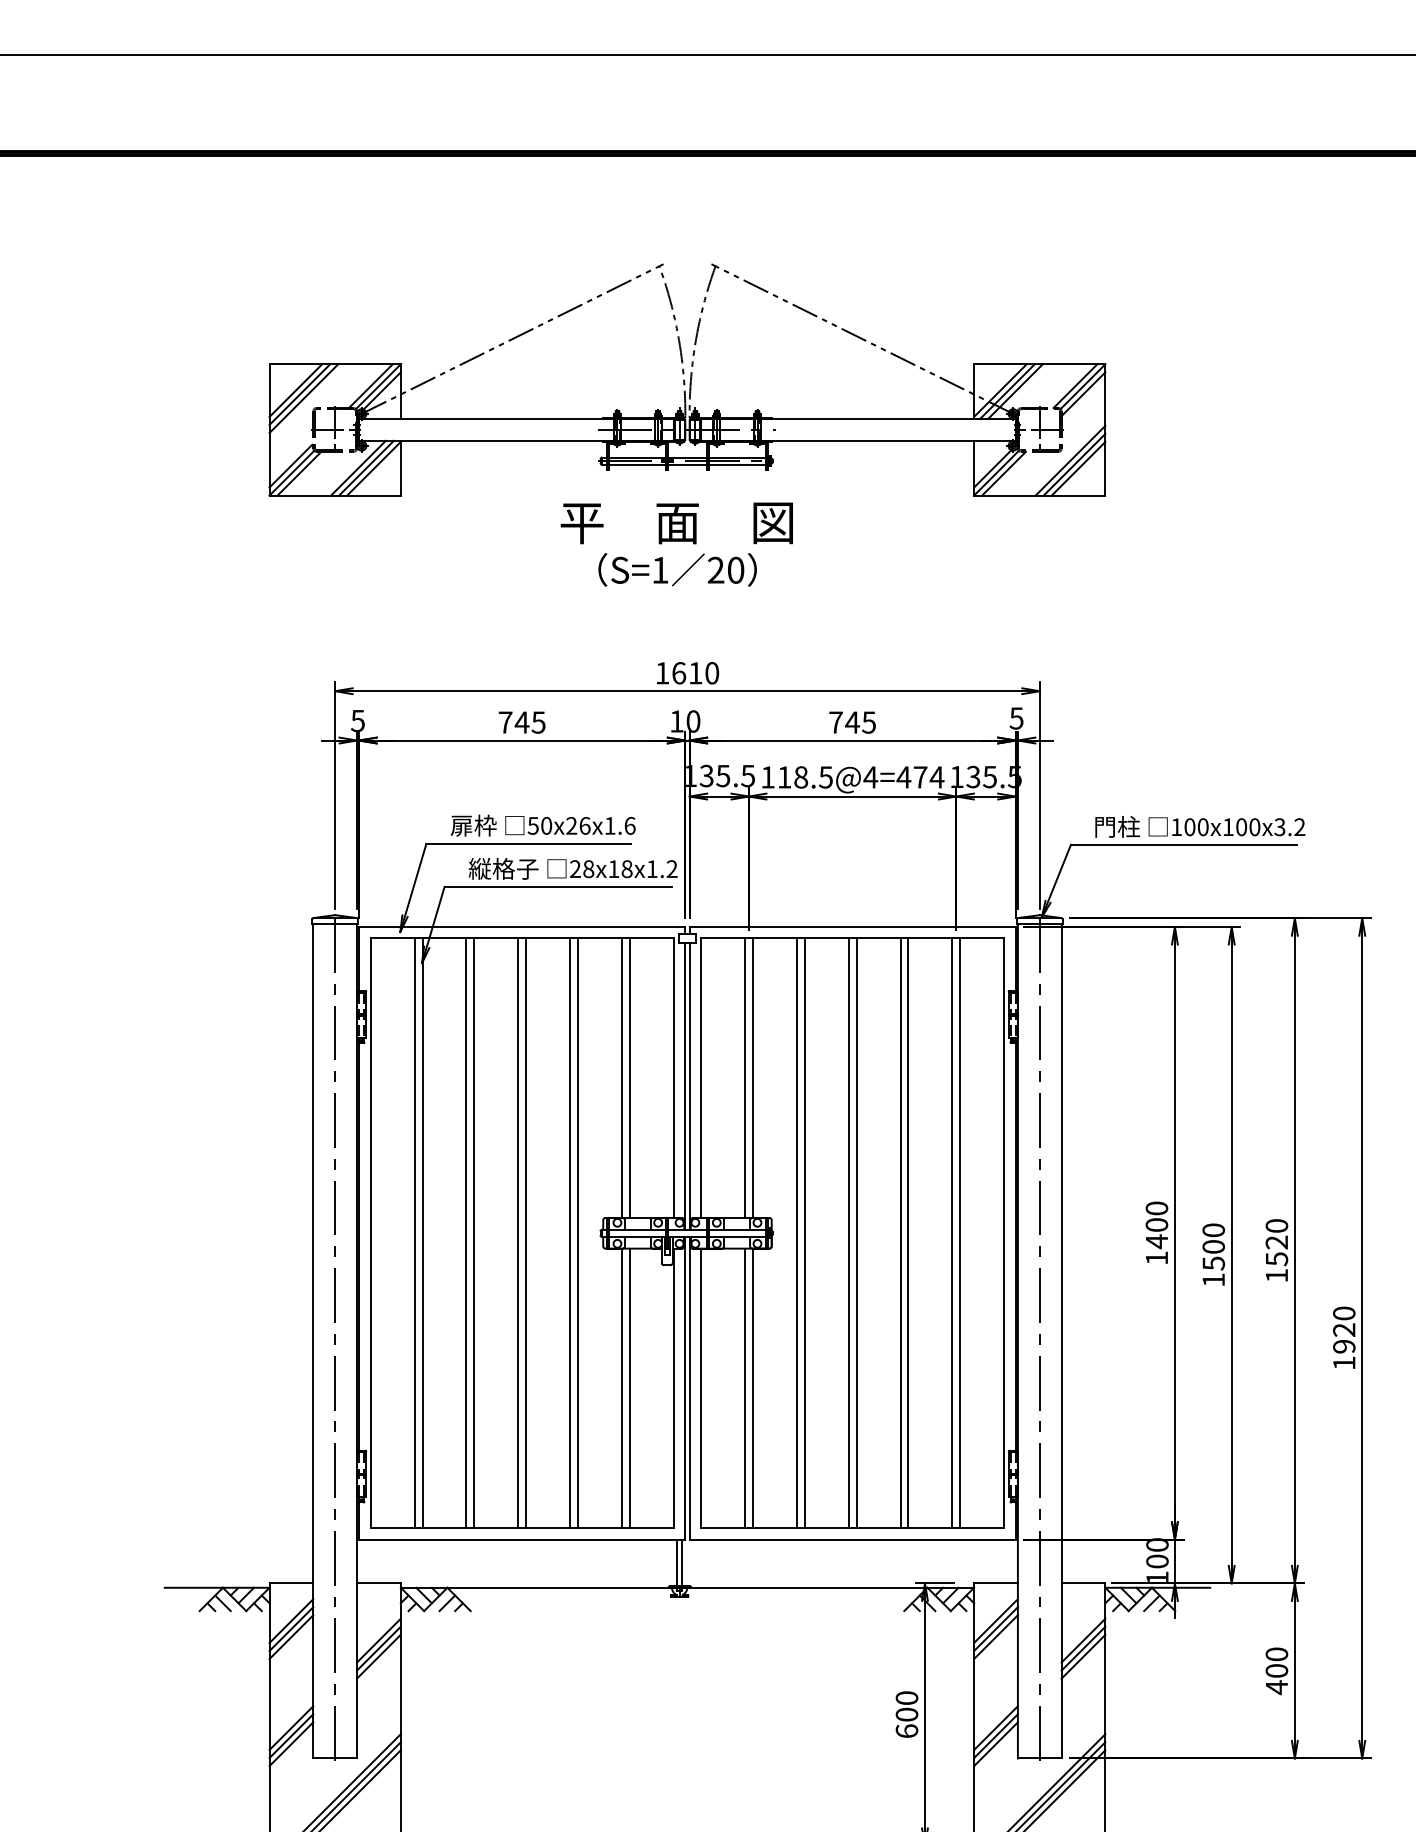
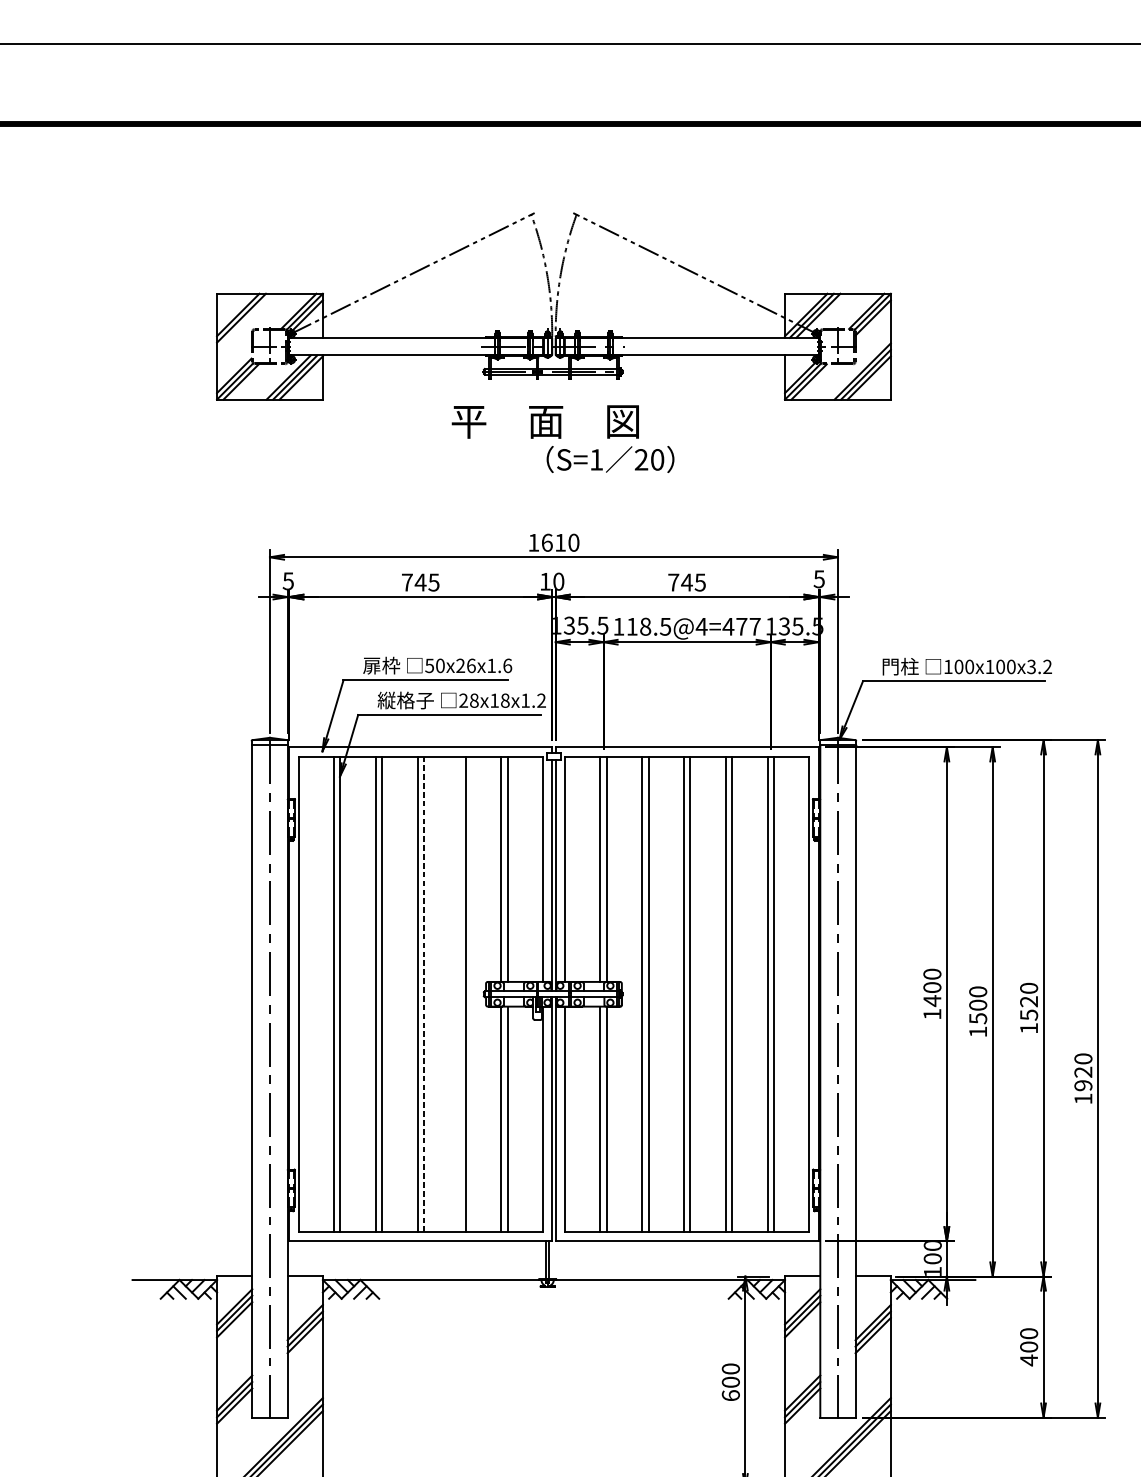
line: (303, 398) -> (244, 321), removed
text: (677, 569) -> (610, 459), moved
text: (936, 777) -> (754, 626), 118.5@4=474 -> 118.5@4=477
line: (526, 1233) -> (424, 994), solid -> dashed
line: (570, 1233) -> (459, 994), removed

